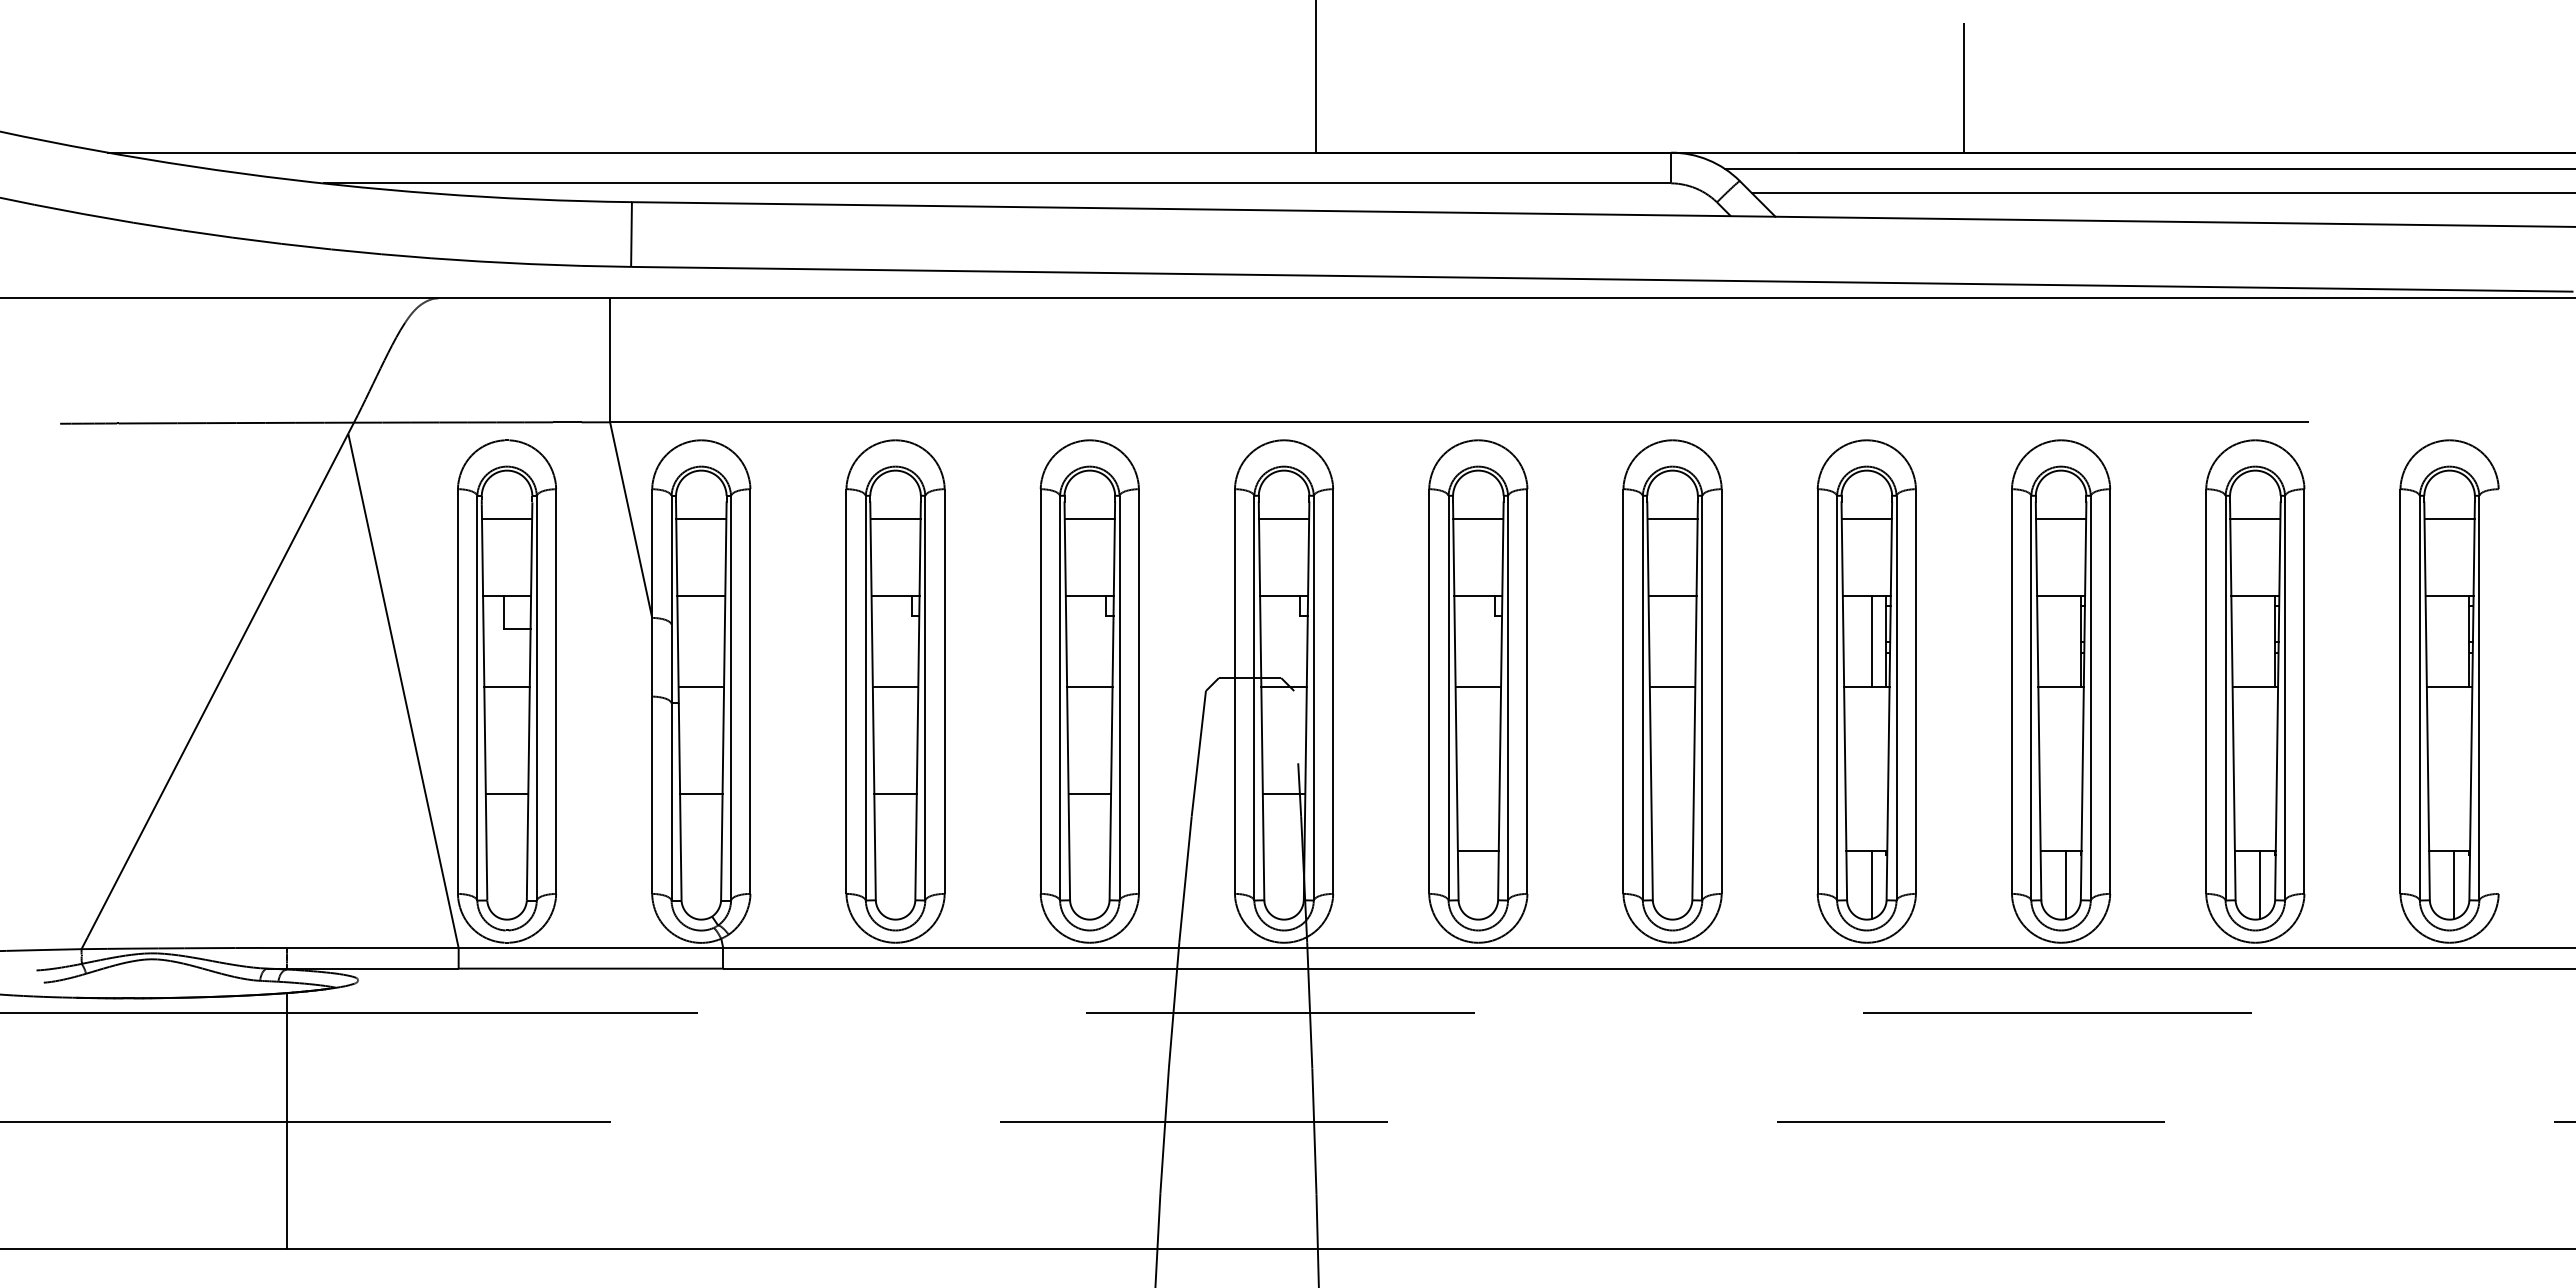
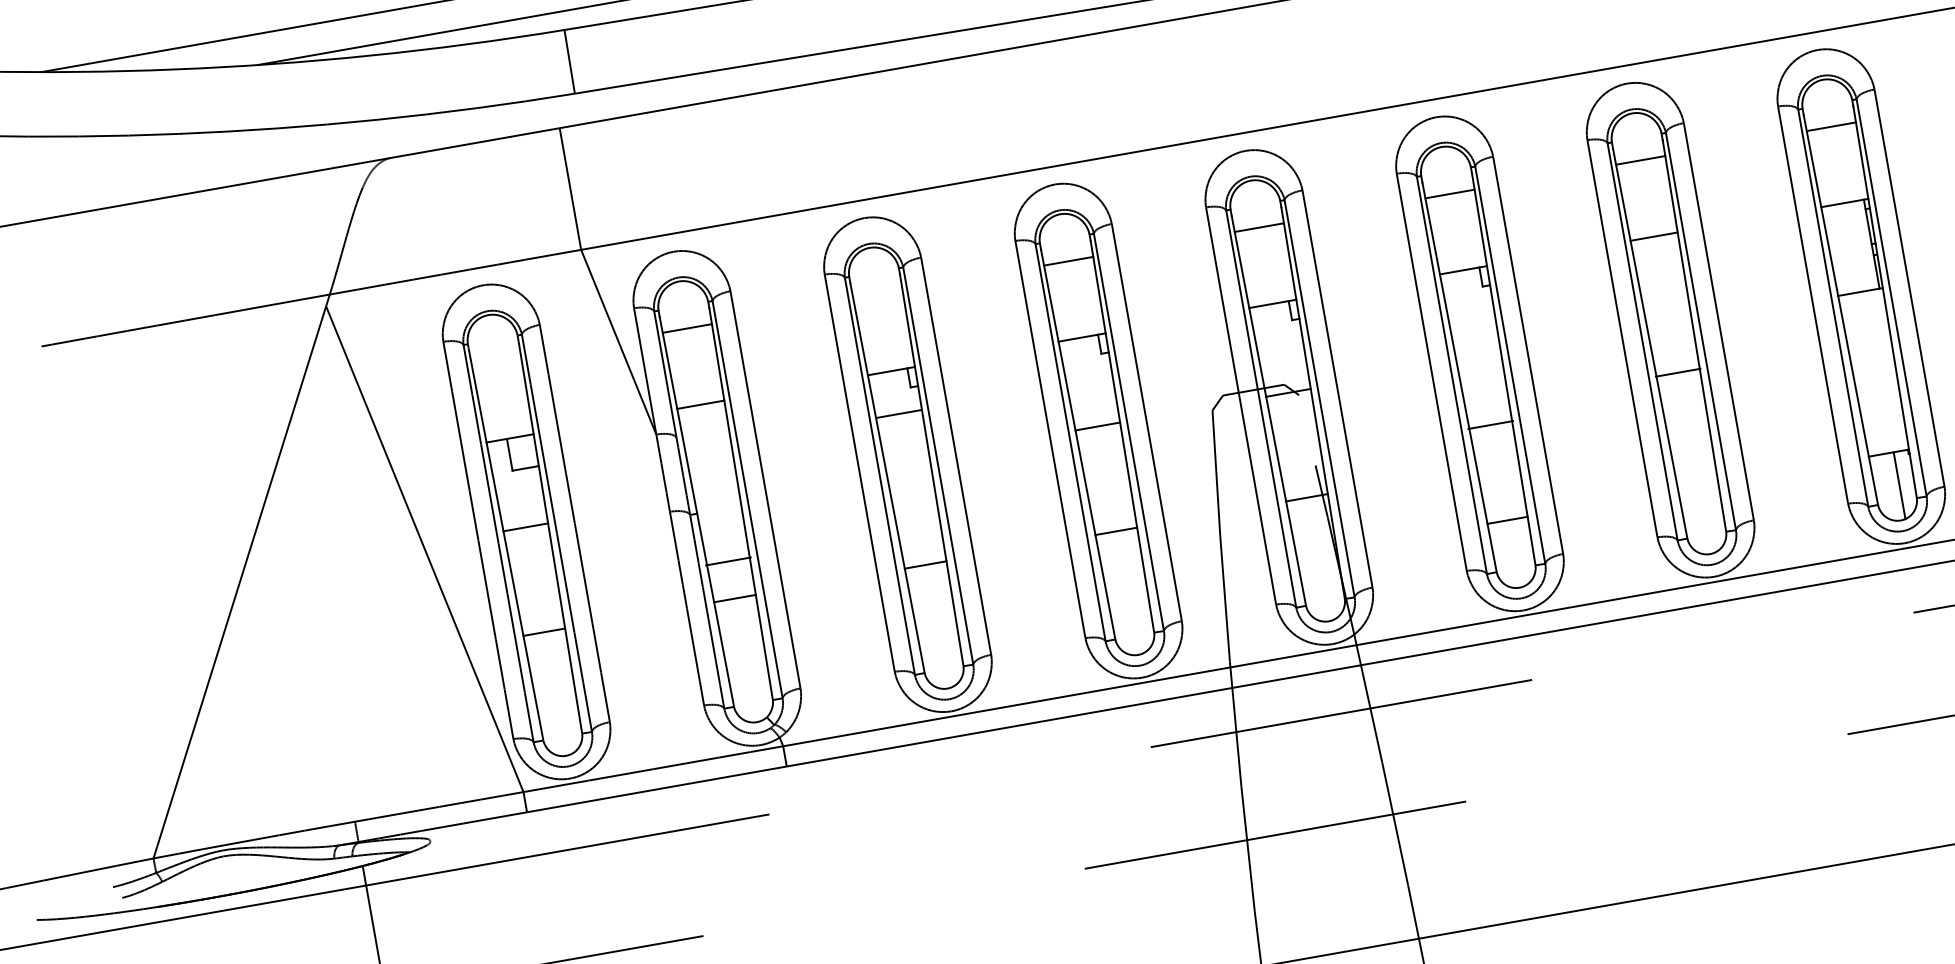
line: (507, 518) -> (497, 362), removed
line: (895, 518) -> (877, 294), removed
line: (1871, 641) -> (1857, 246), removed
line: (701, 686) -> (728, 561), moved
line: (895, 686) -> (898, 413), moved
line: (1478, 686) -> (1490, 424), moved
line: (1672, 686) -> (1677, 372), moved

